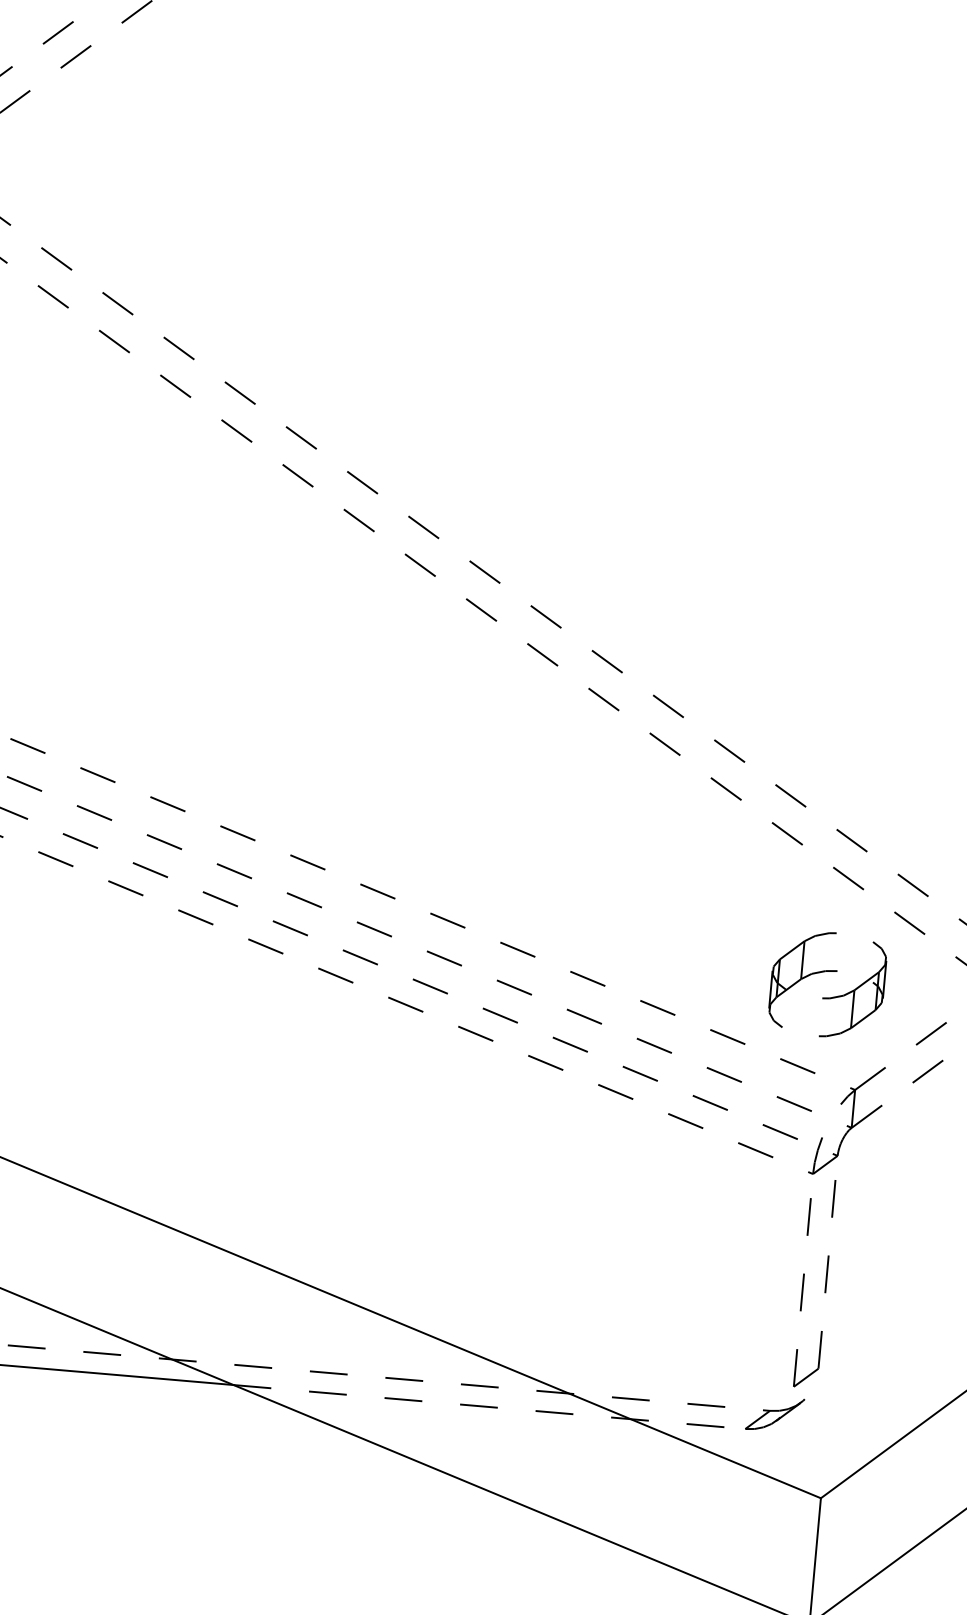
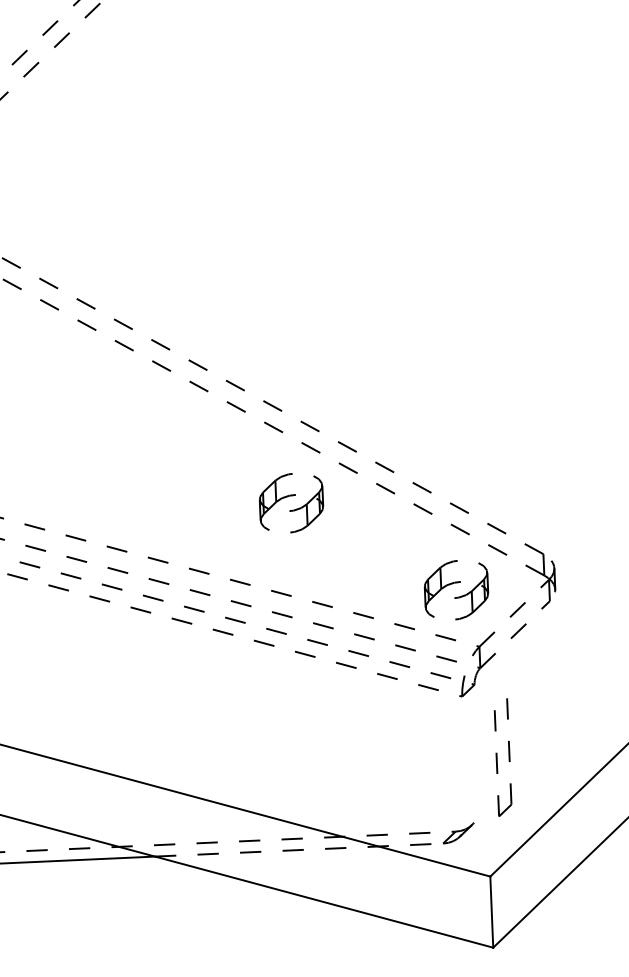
part: (556, 804) -> (292, 509), added
part: (813, 1283) -> (502, 757), moved

